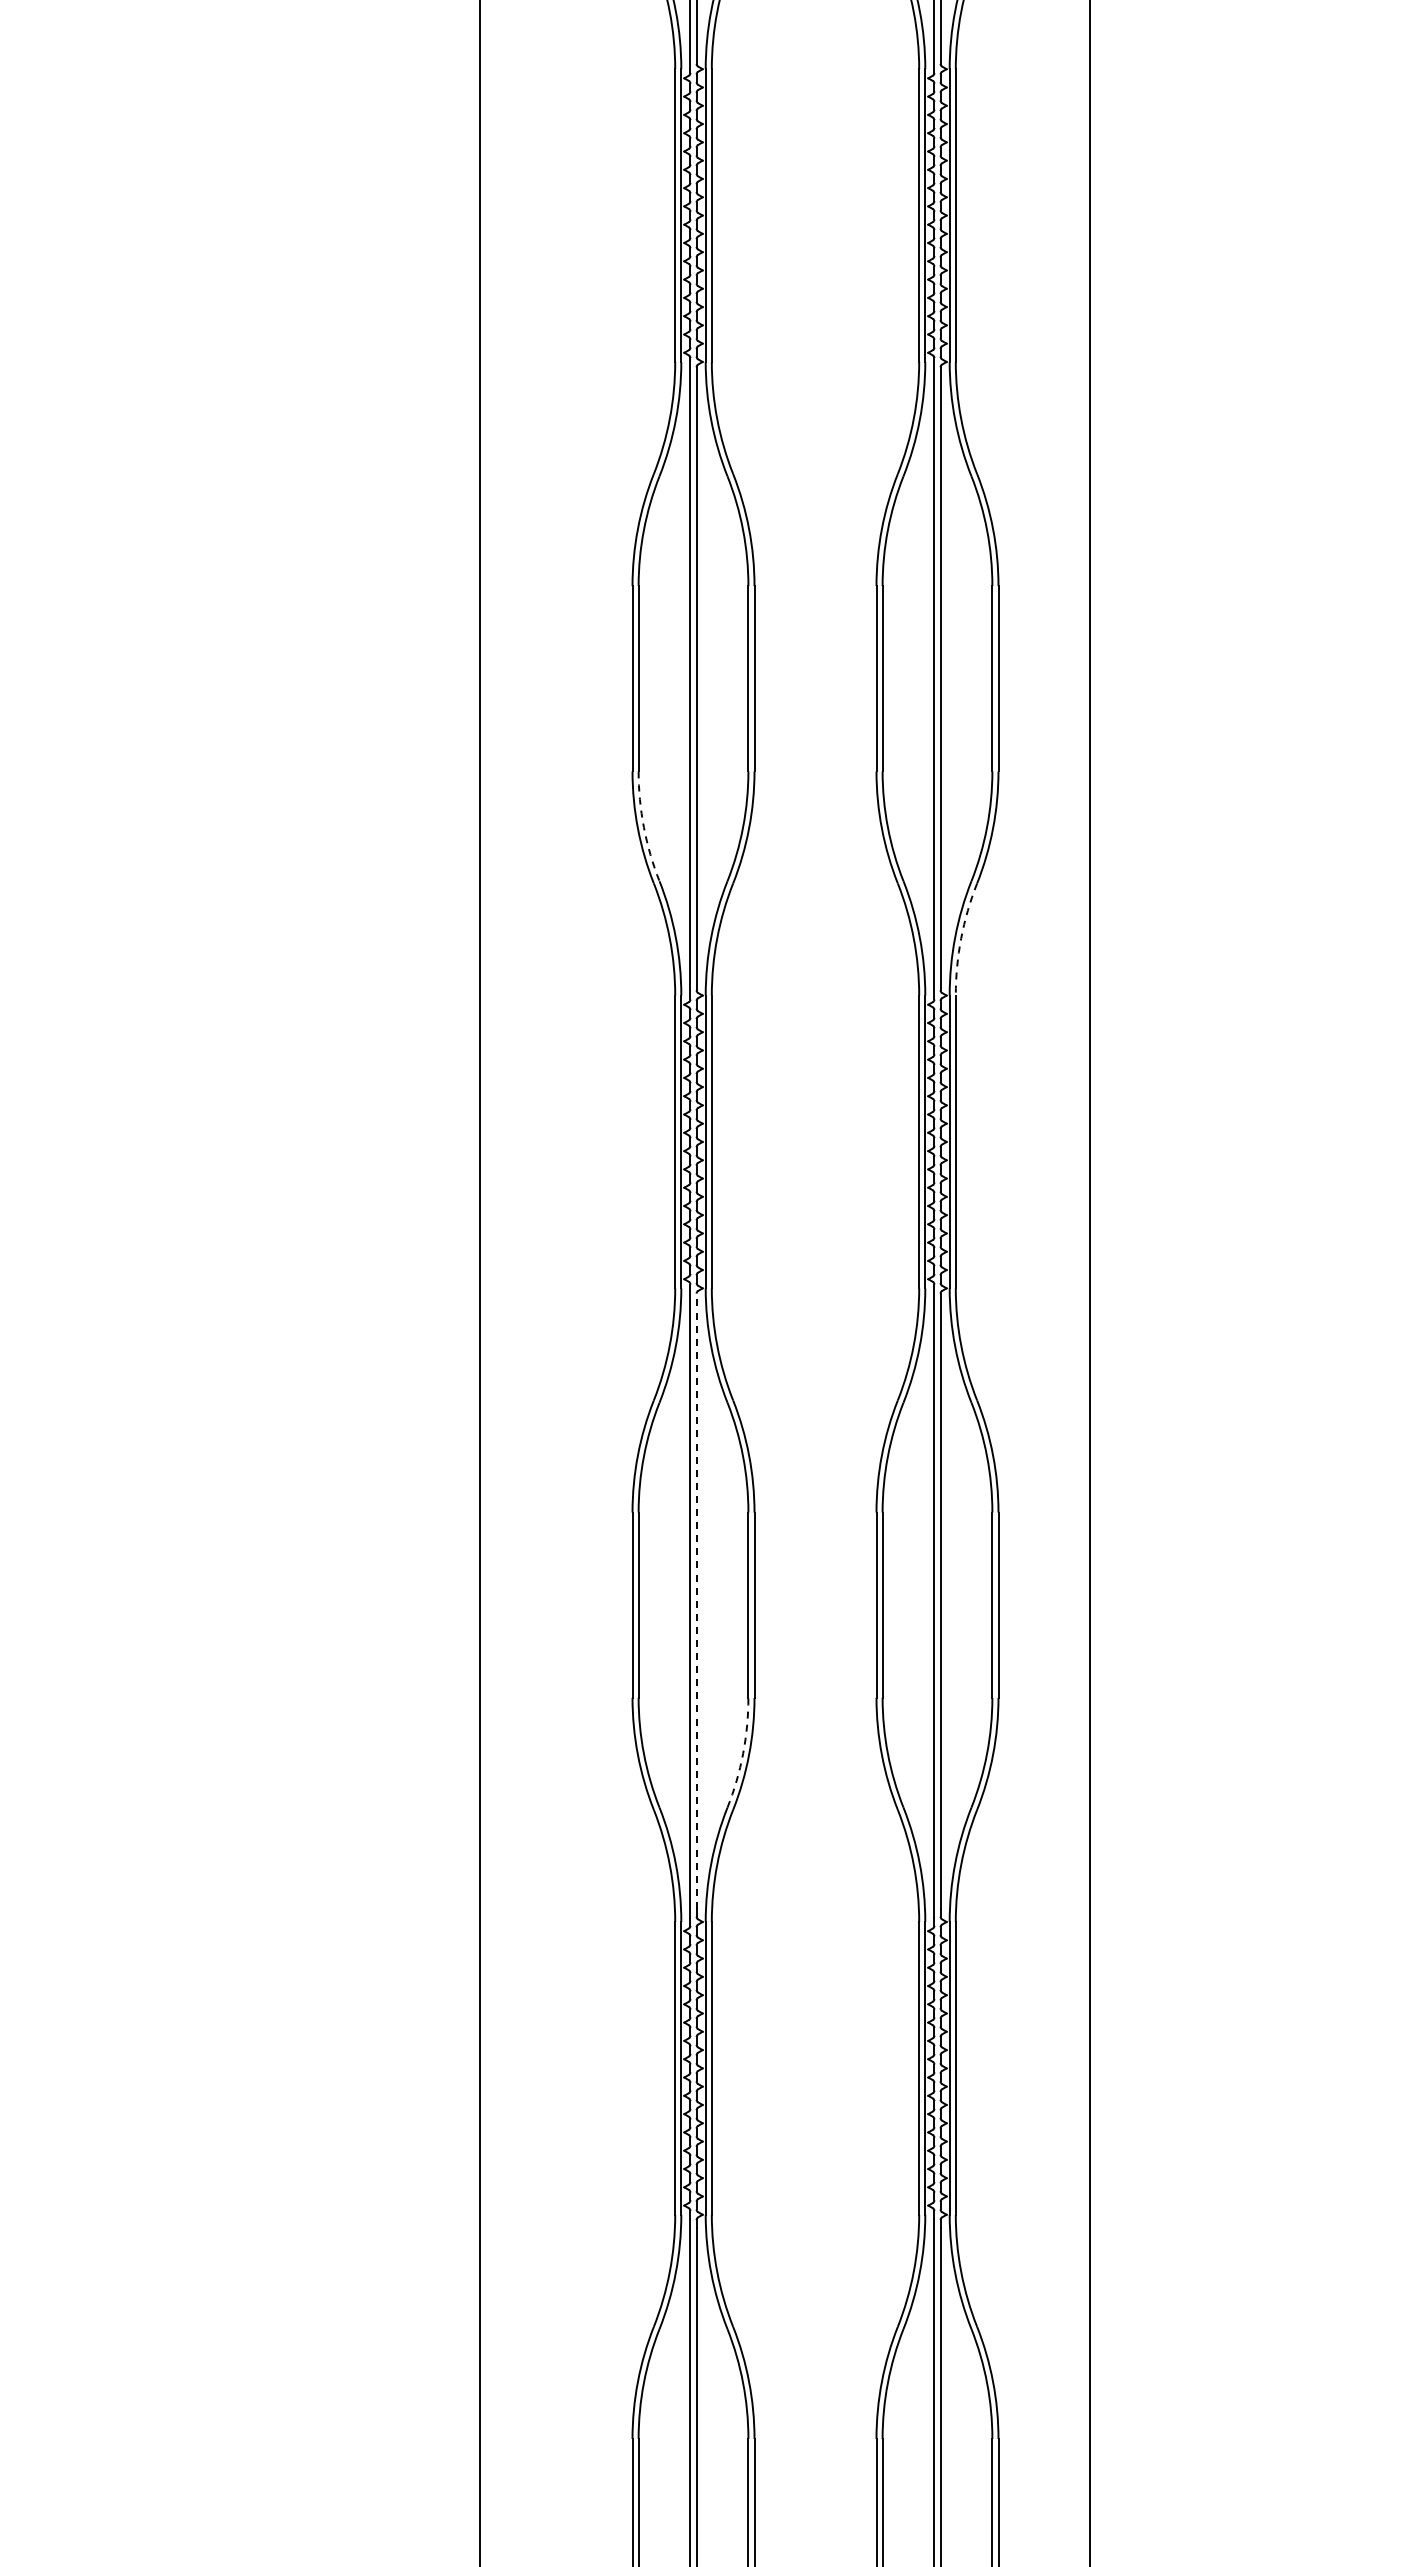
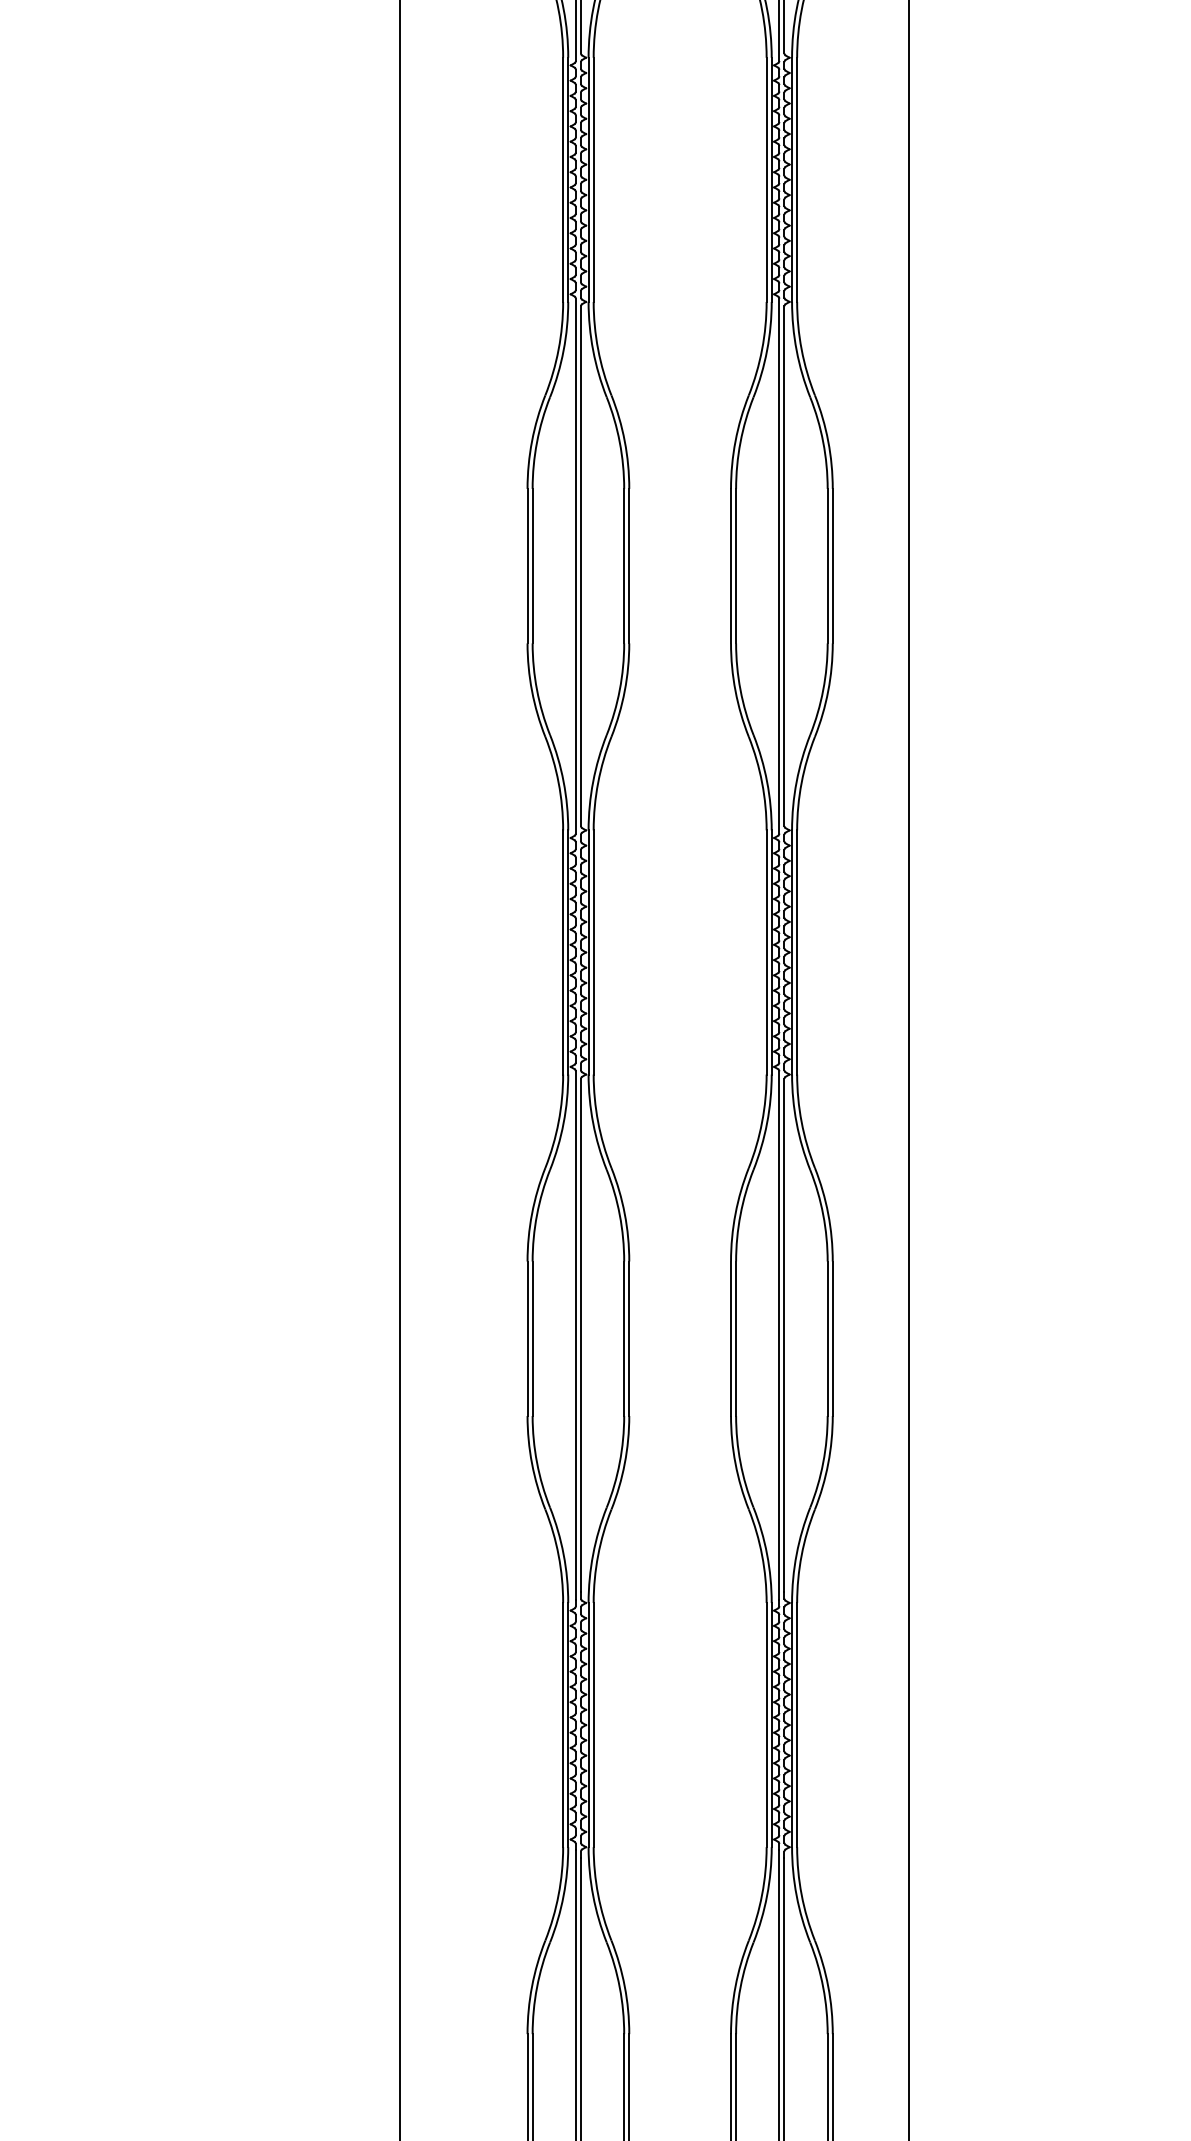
arc: (643, 827) -> (536, 690), dashed -> solid
arc: (961, 938) -> (801, 782), dashed -> solid
line: (696, 1601) -> (580, 1335), dashed -> solid
arc: (743, 1753) -> (620, 1462), dashed -> solid

